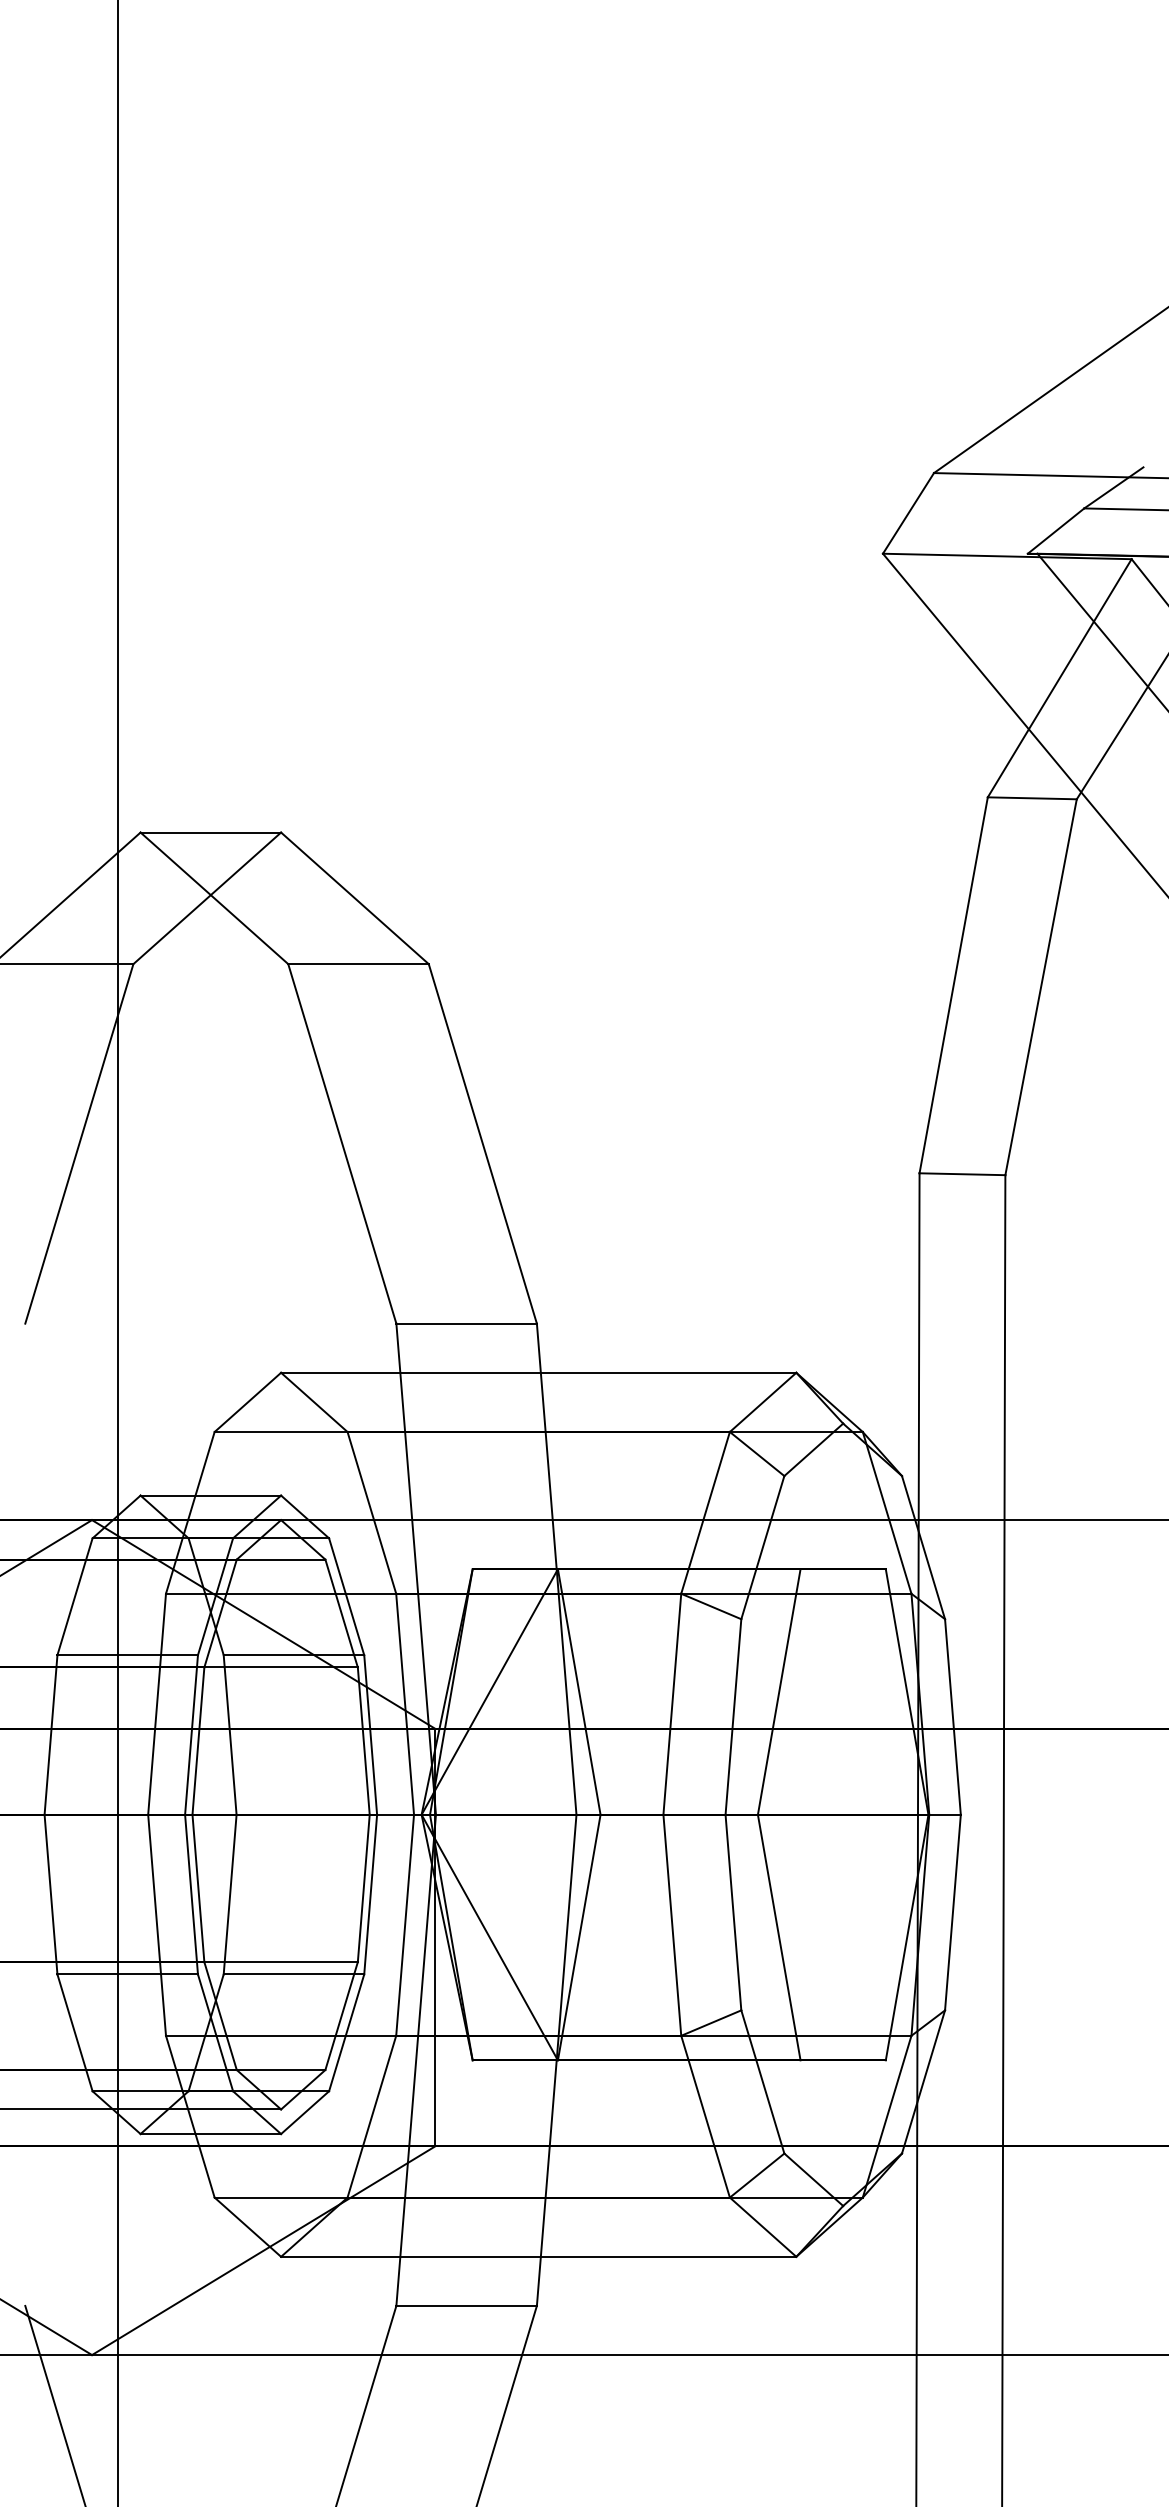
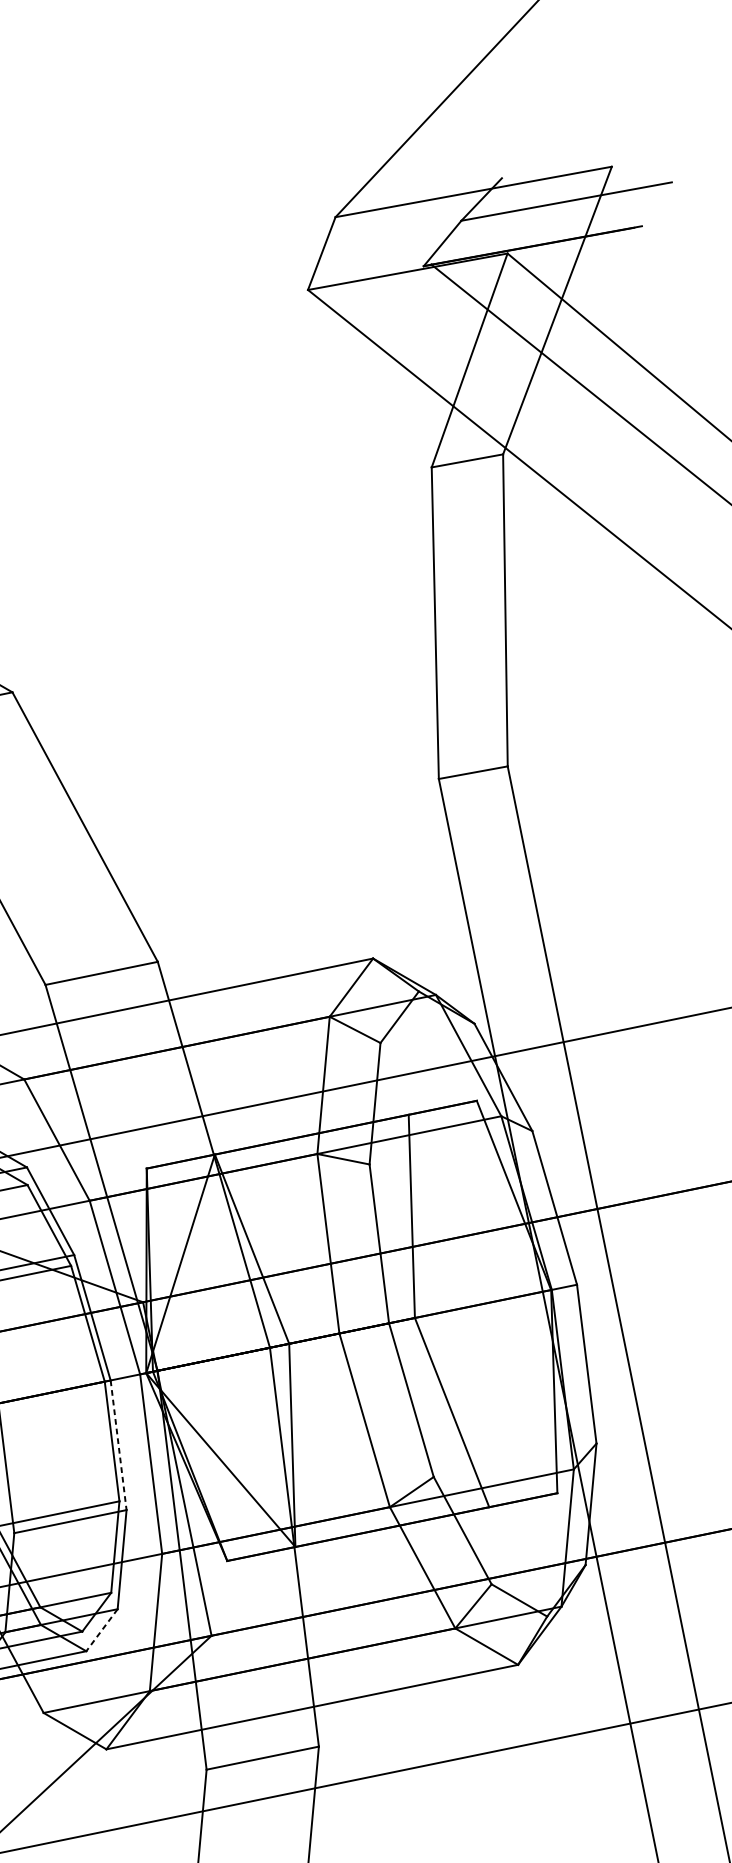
line: (370, 1895) -> (118, 1446), solid -> dashed
line: (304, 2112) -> (101, 1630), solid -> dashed

